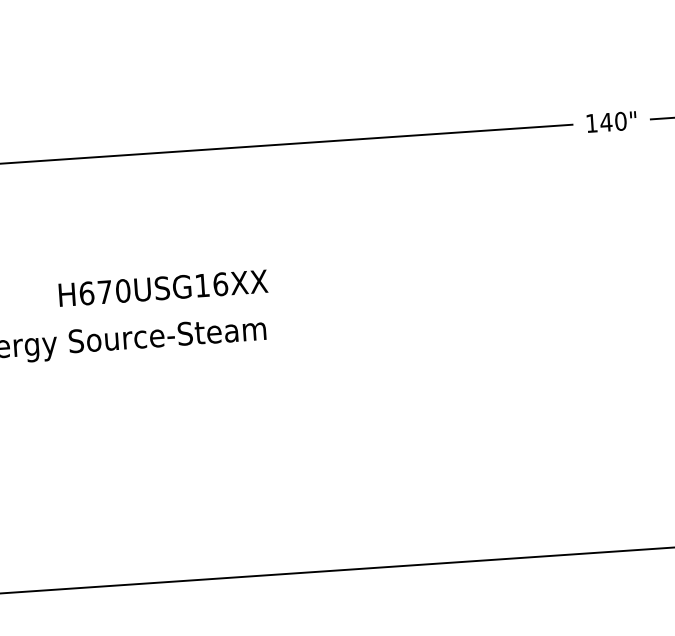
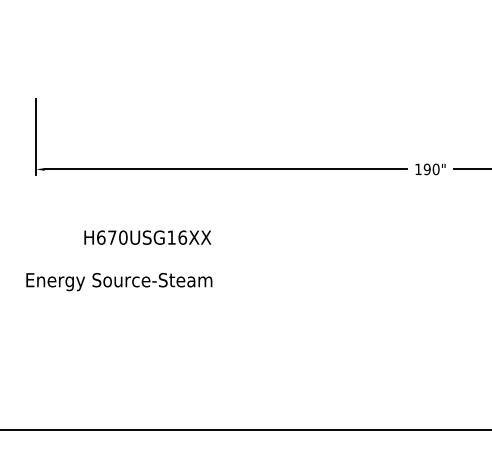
text: (605, 122) -> (426, 169), 140" -> 190"
text: (162, 287) -> (147, 237), moved

